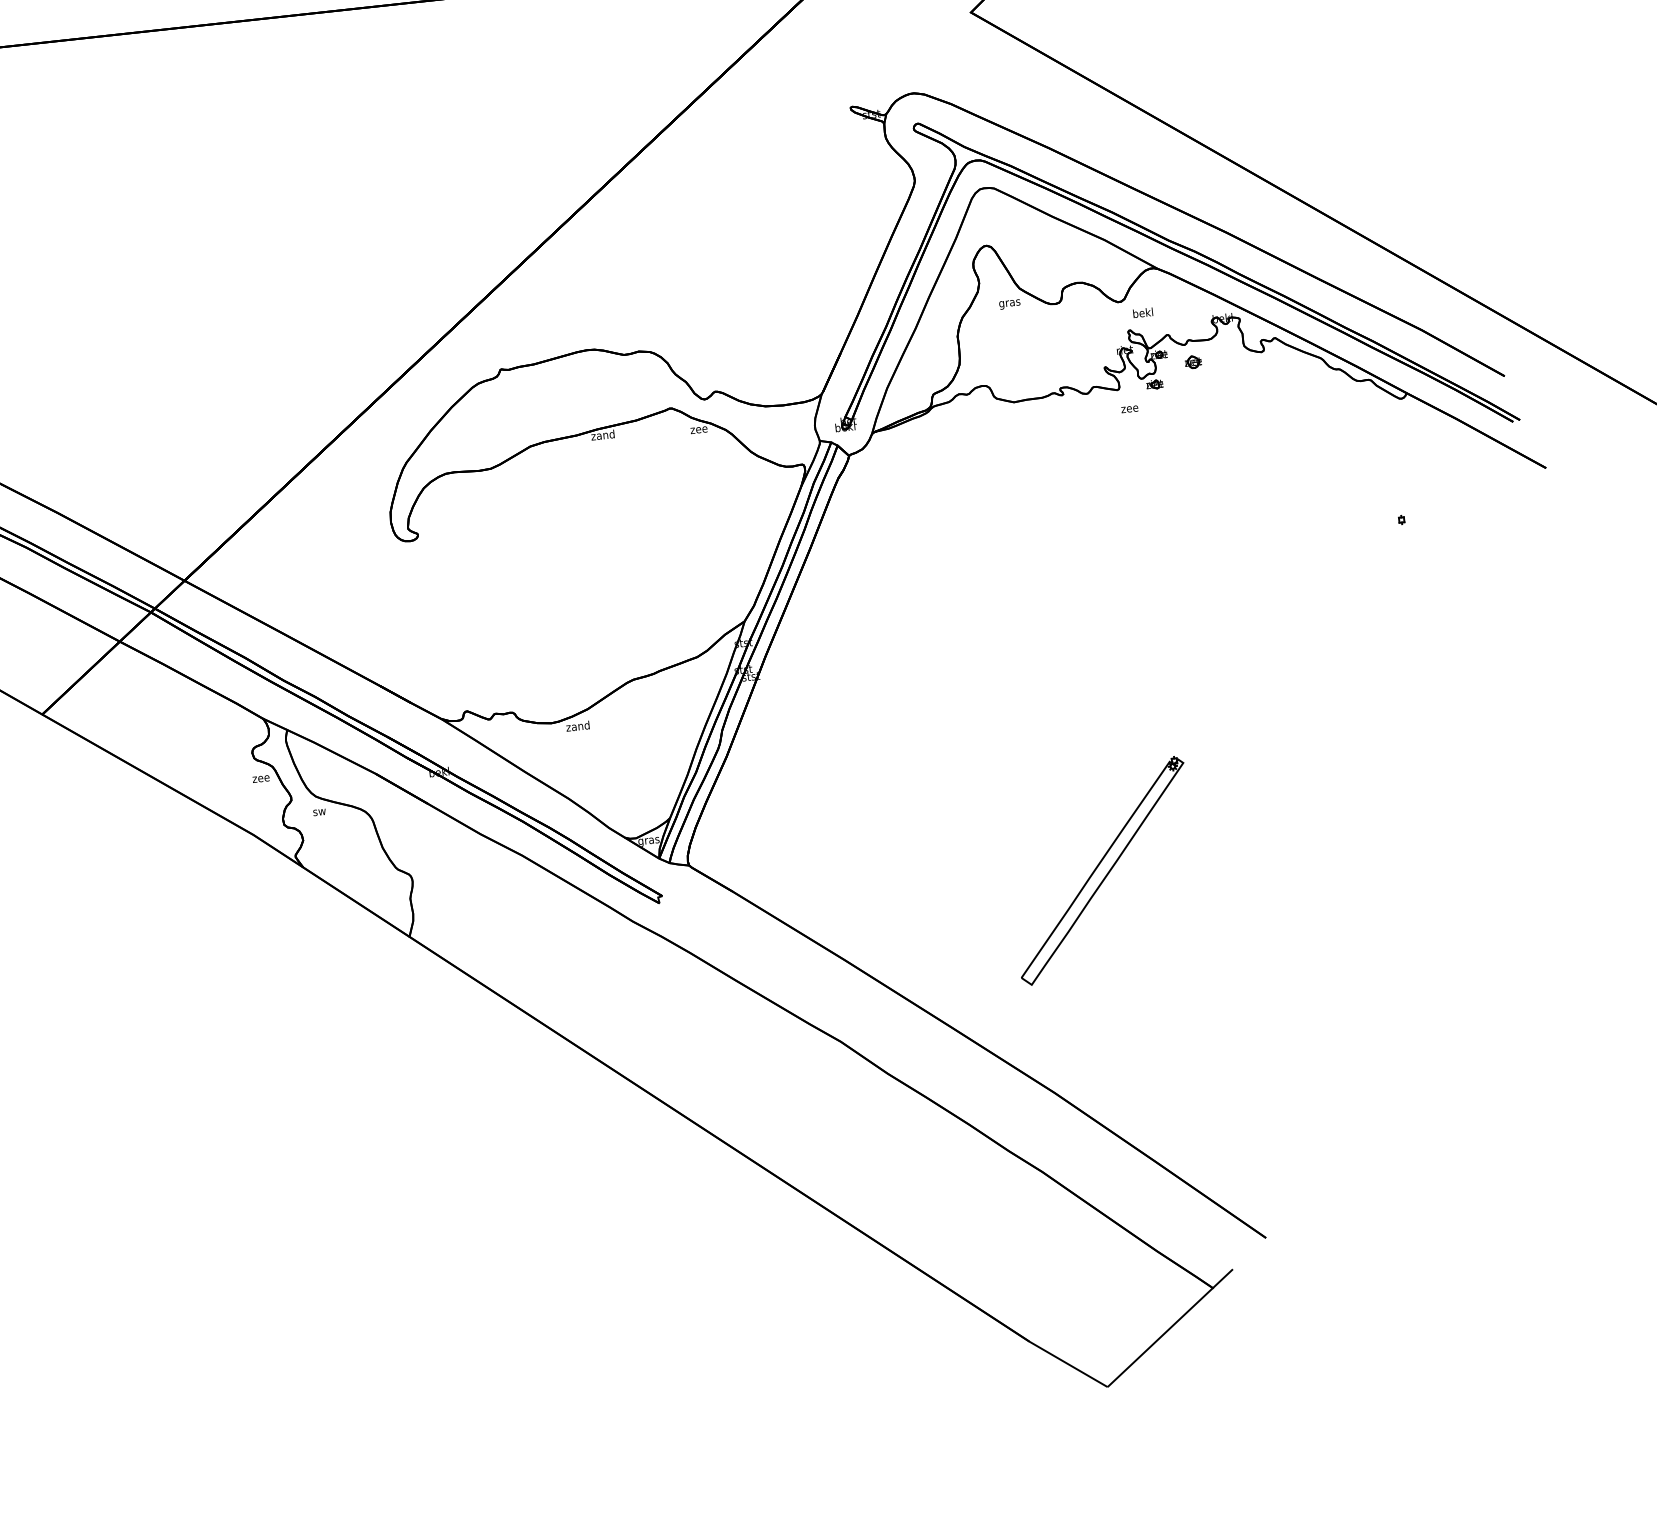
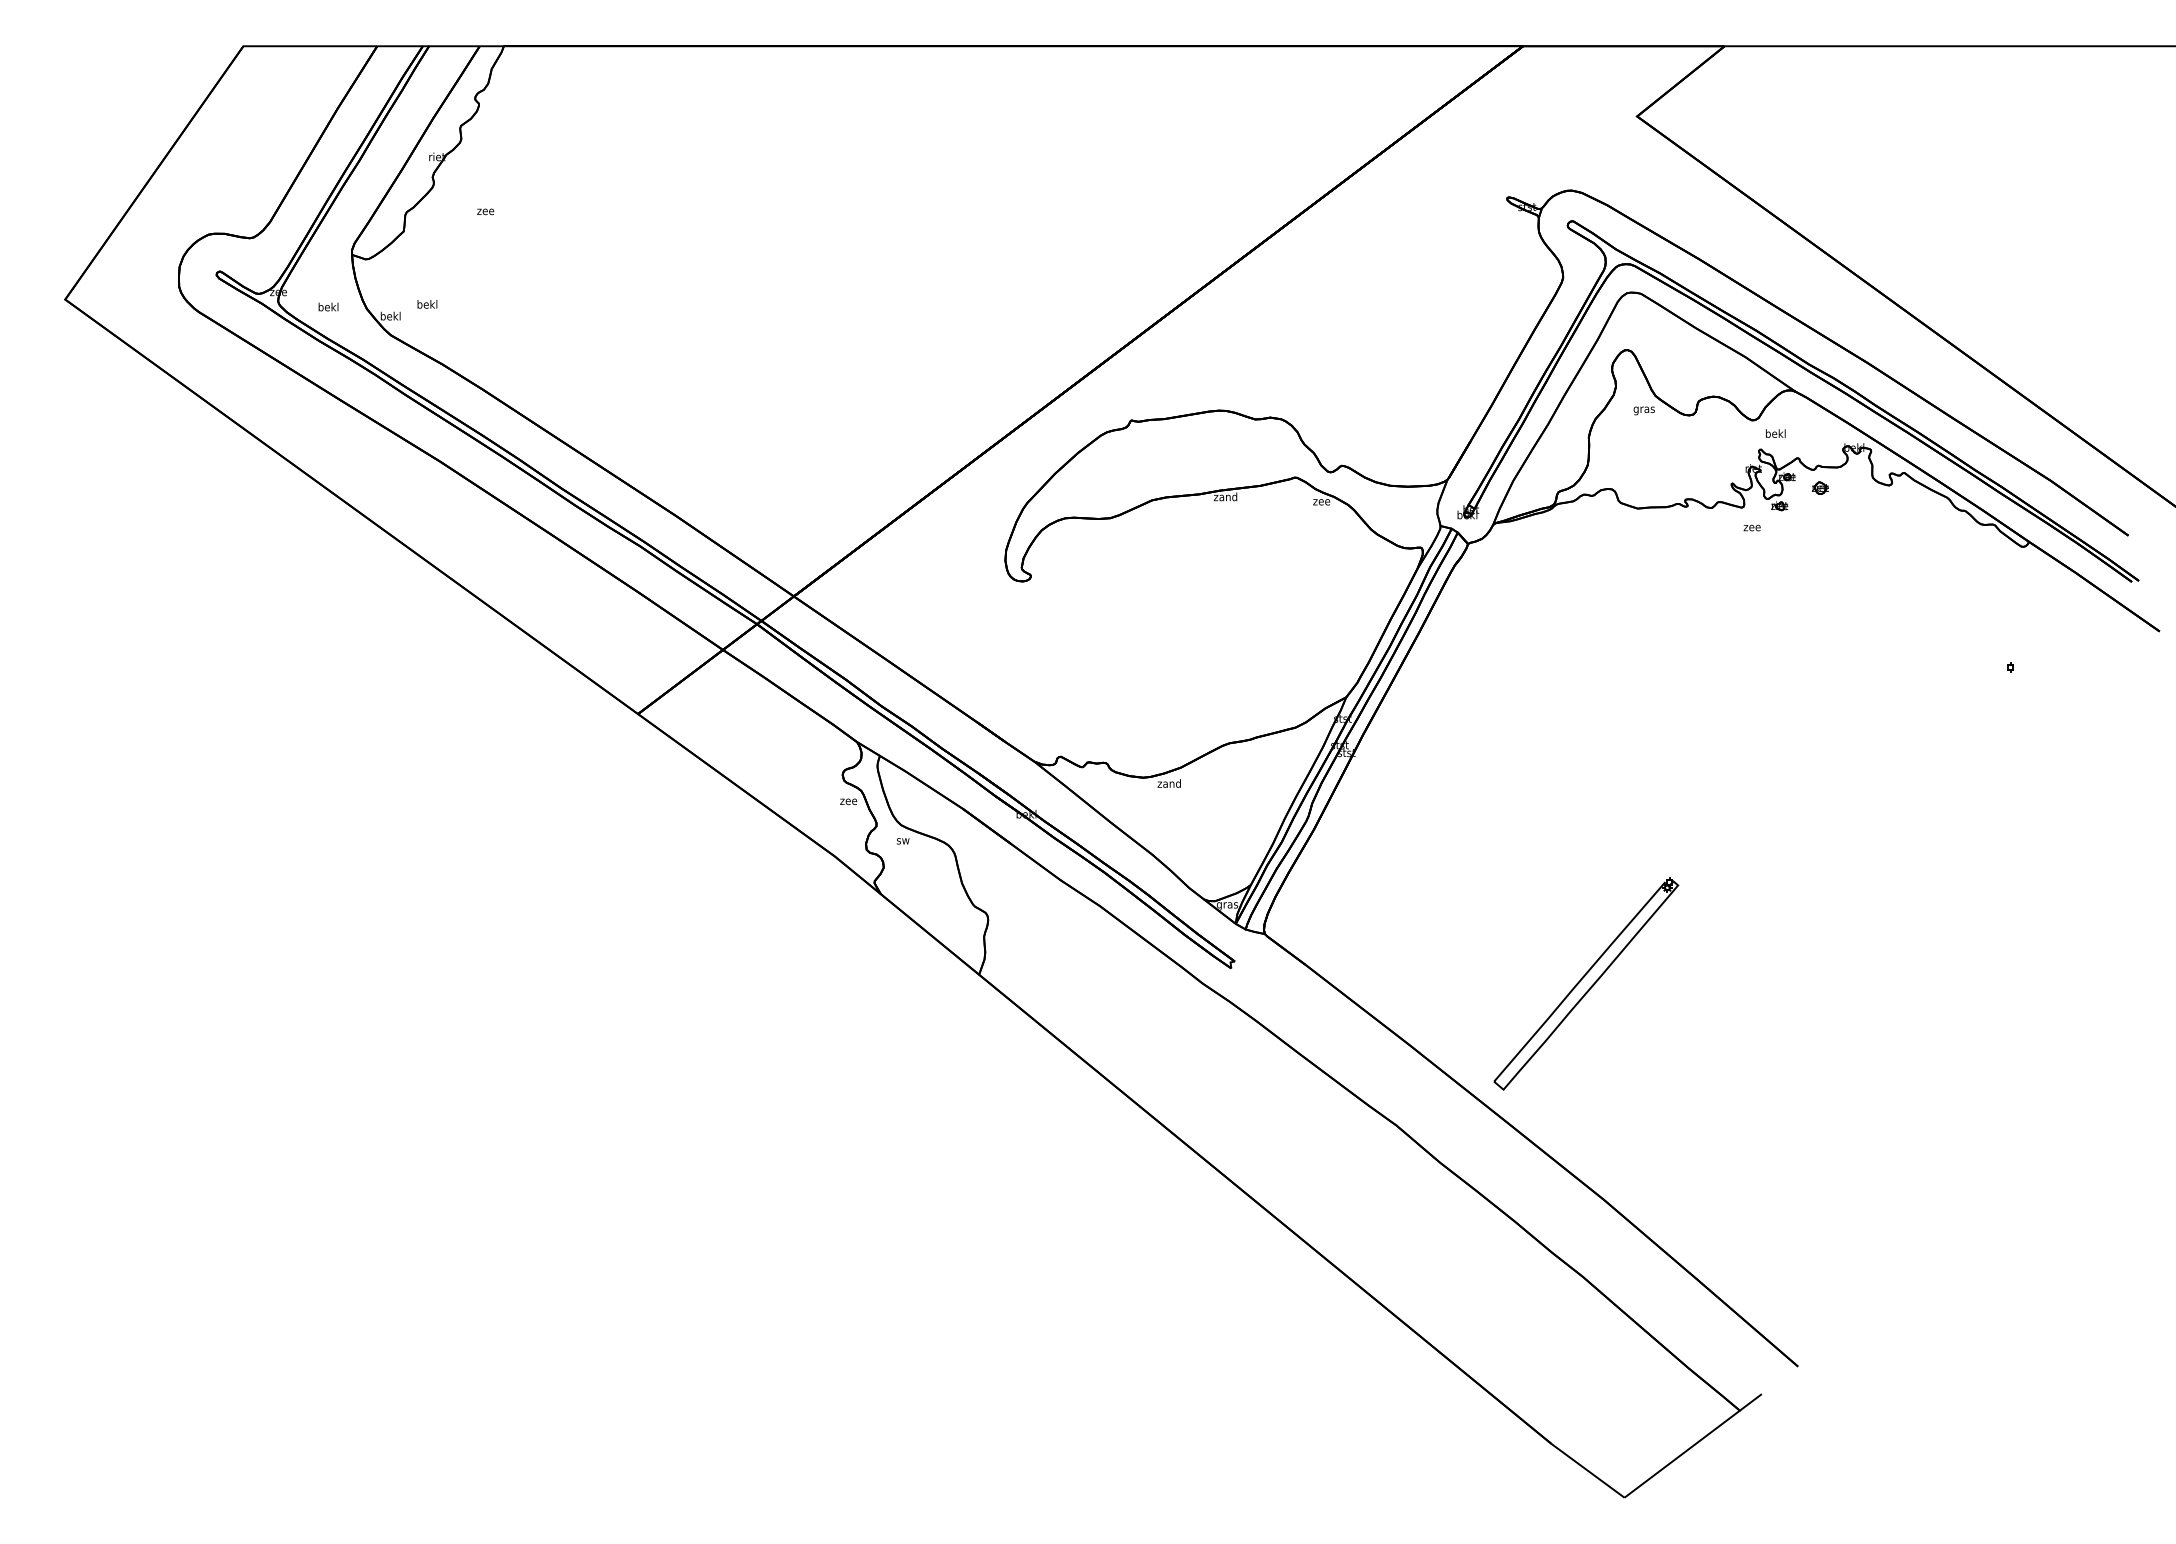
part: (1102, 870) -> (1586, 983), moved

